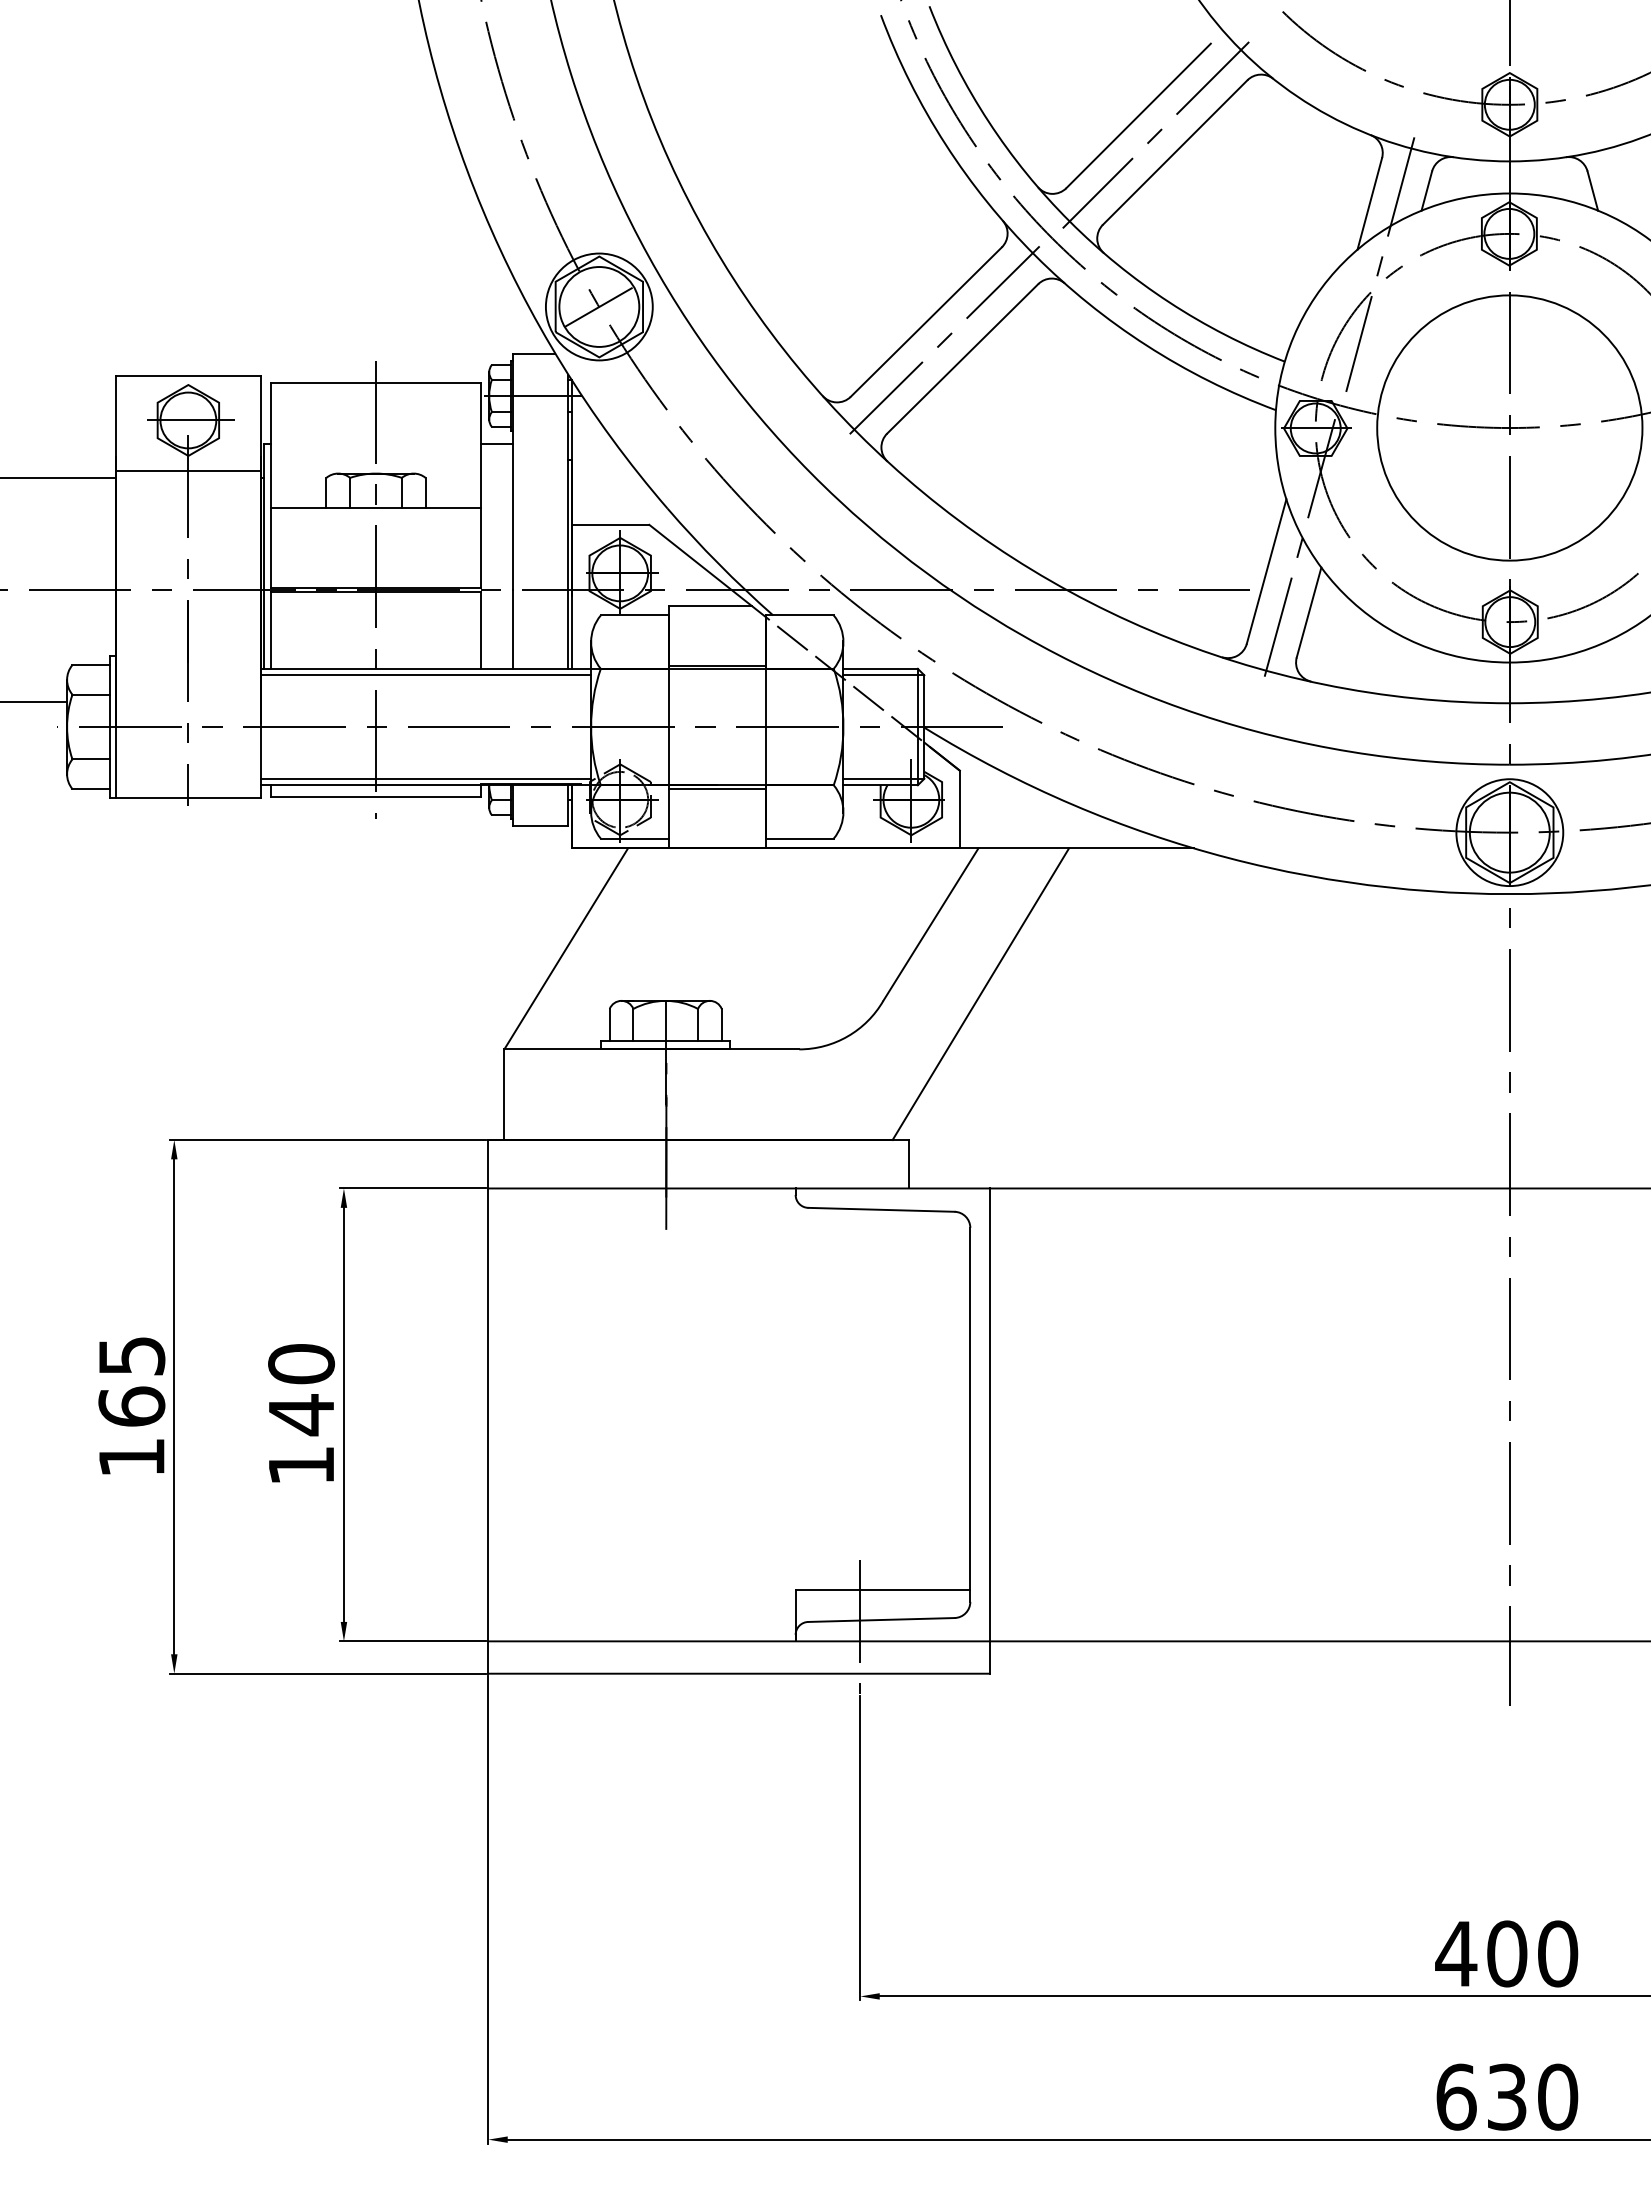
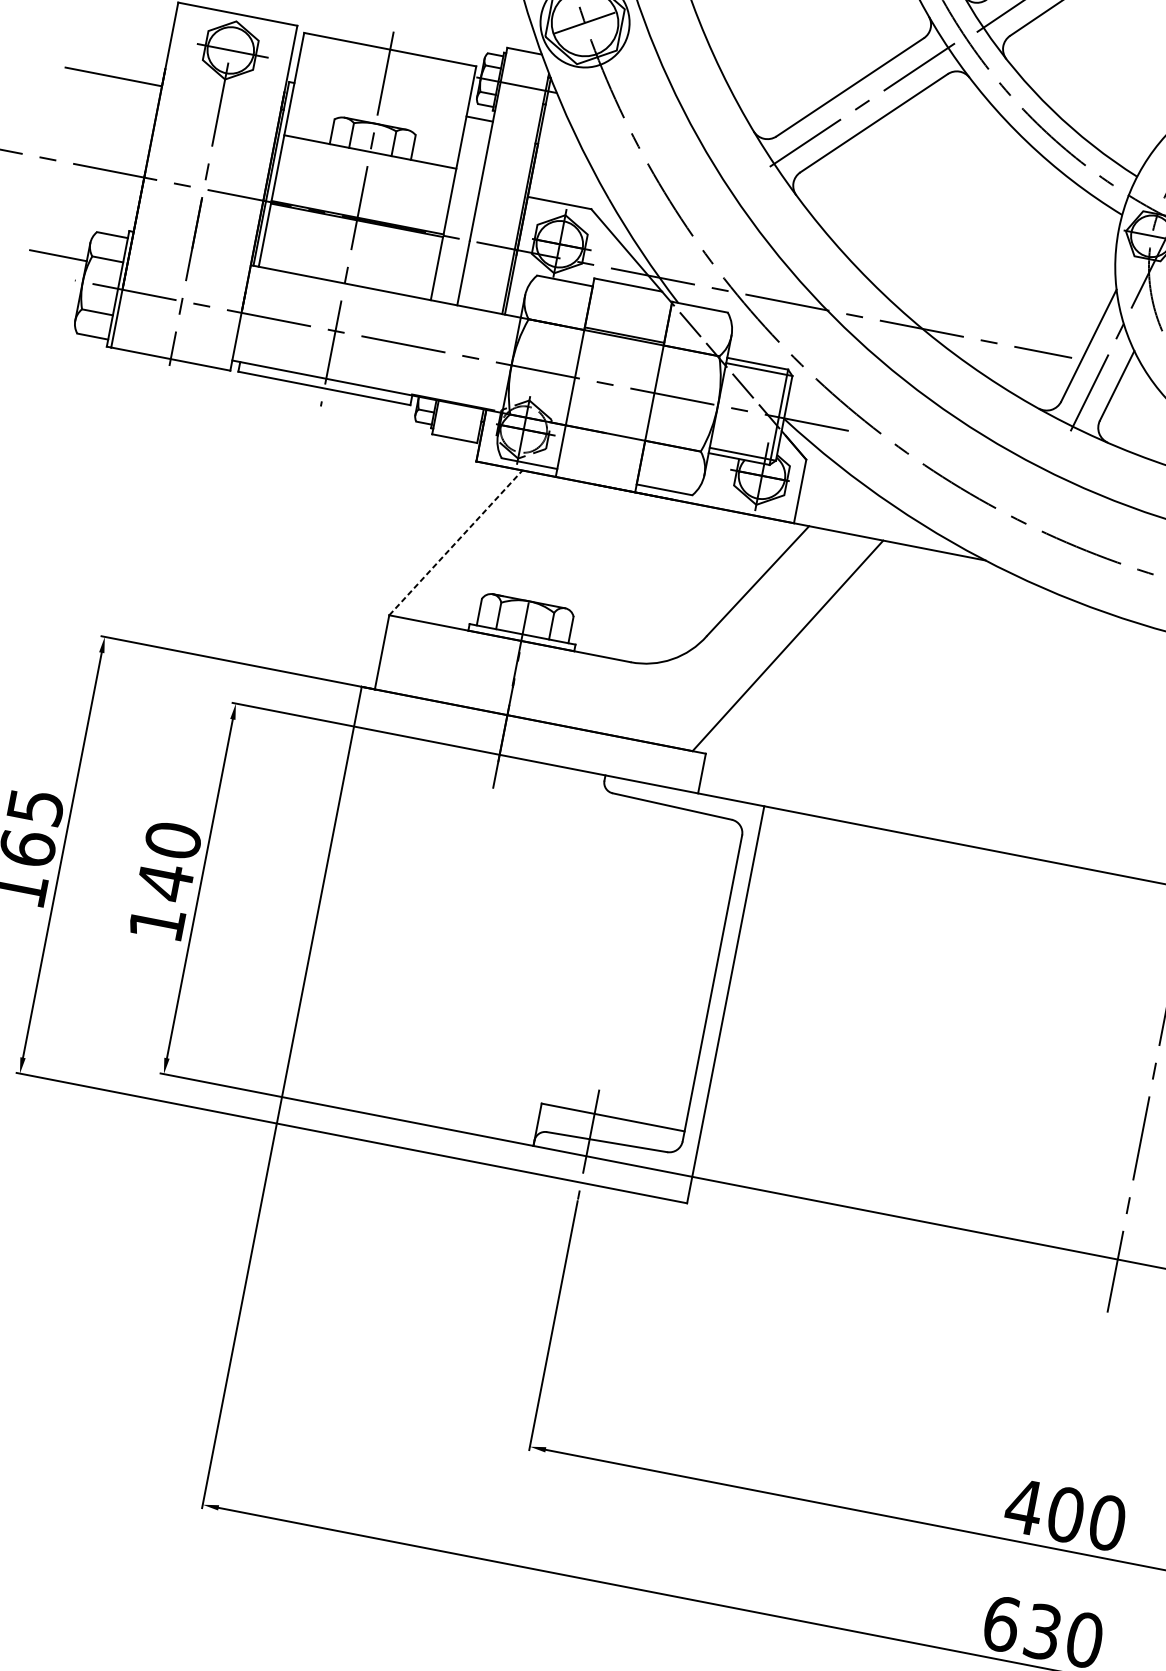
line: (188, 471) -> (222, 92), removed
line: (426, 675) -> (385, 296), removed
line: (426, 778) -> (368, 381), removed
line: (716, 788) -> (604, 435), removed
line: (566, 948) -> (456, 542), solid -> dashed

